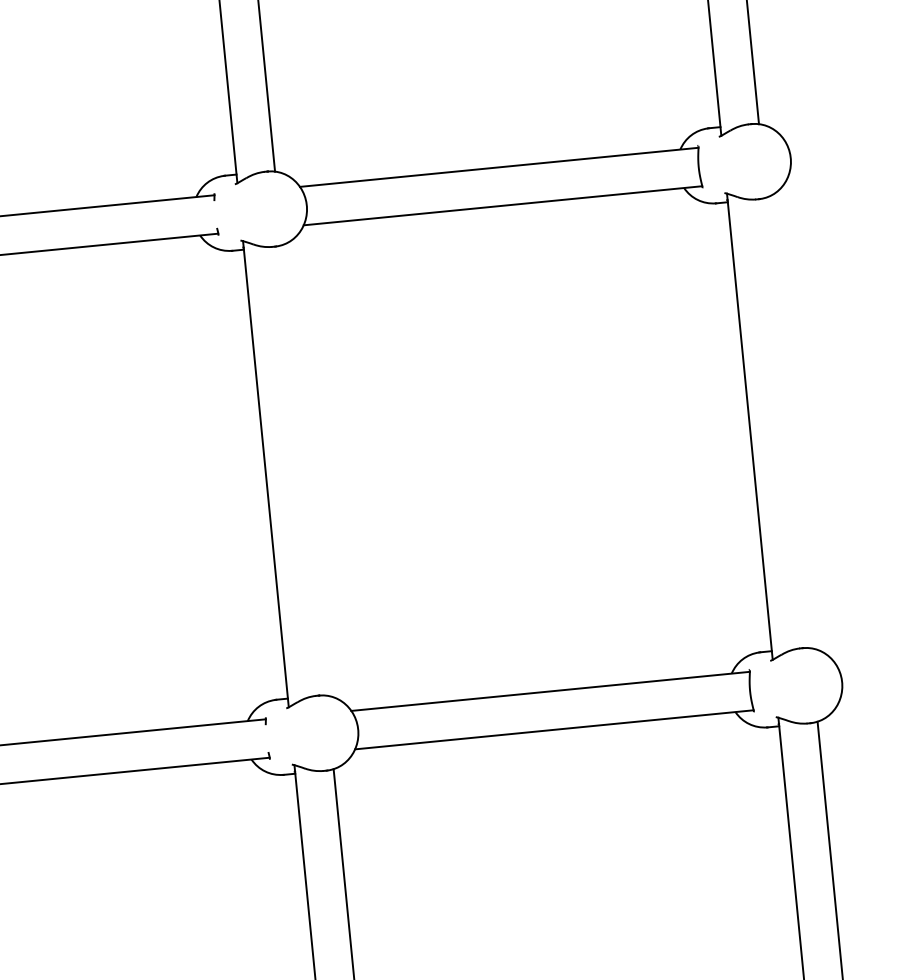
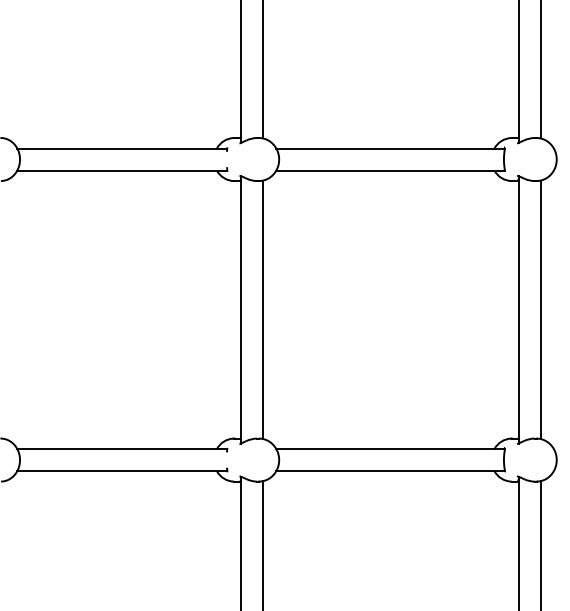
line: (788, 422) -> (540, 309), added
line: (305, 469) -> (263, 309), added

